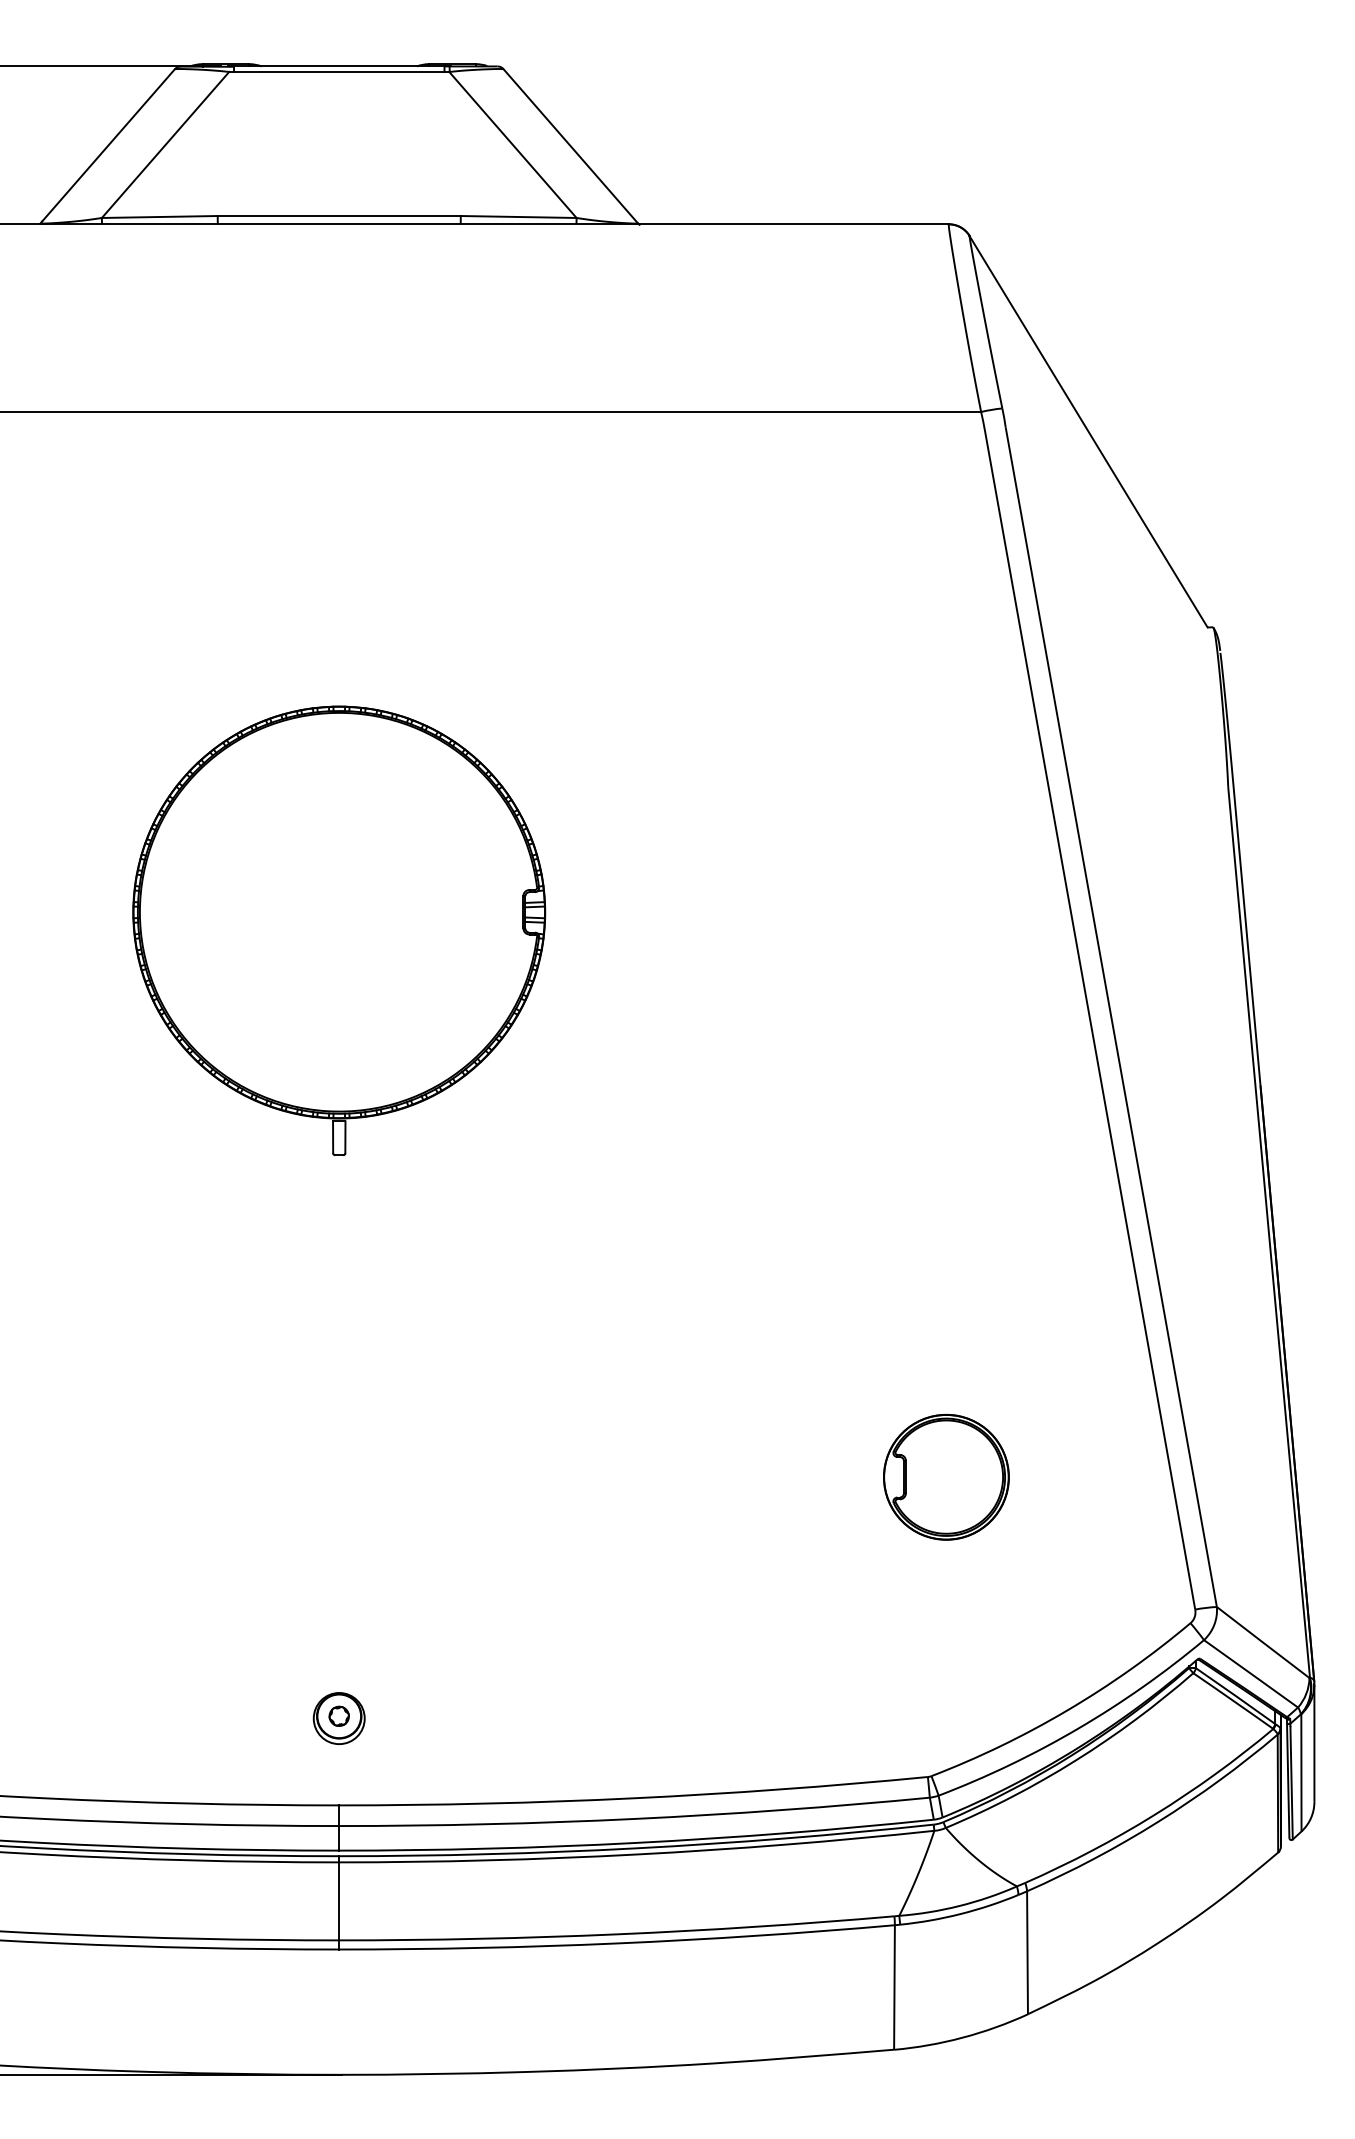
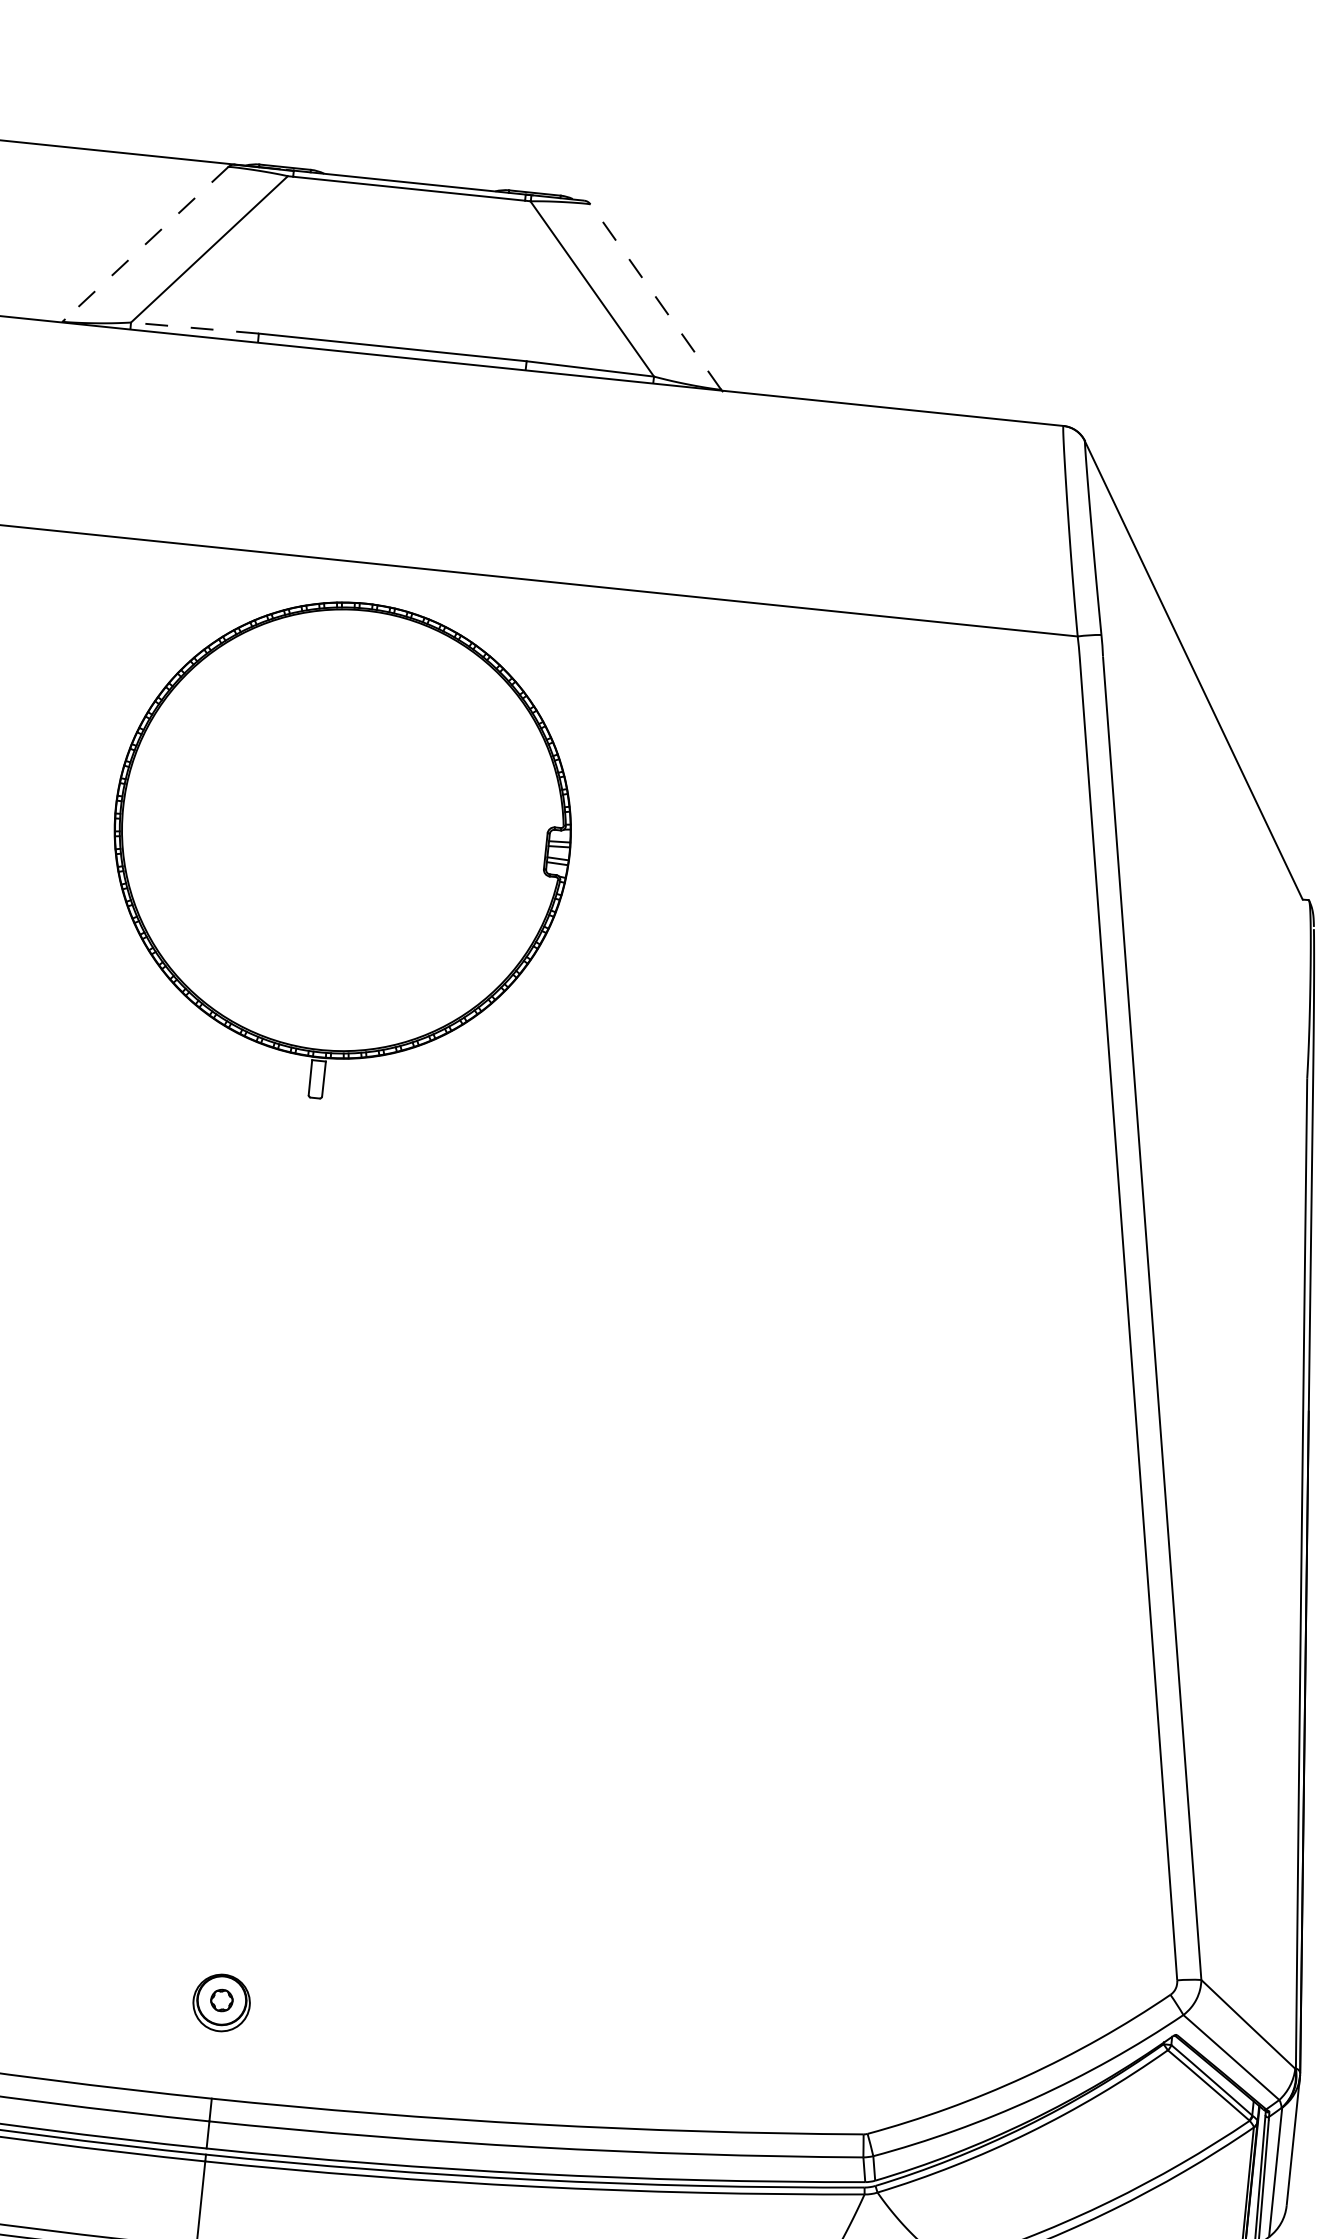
line: (108, 145) -> (146, 243), solid -> dashed
line: (570, 145) -> (655, 296), solid -> dashed
line: (159, 217) -> (194, 328), solid -> dashed
part: (339, 930) -> (341, 850), moved
part: (946, 1477) -> (918, 1806), removed

